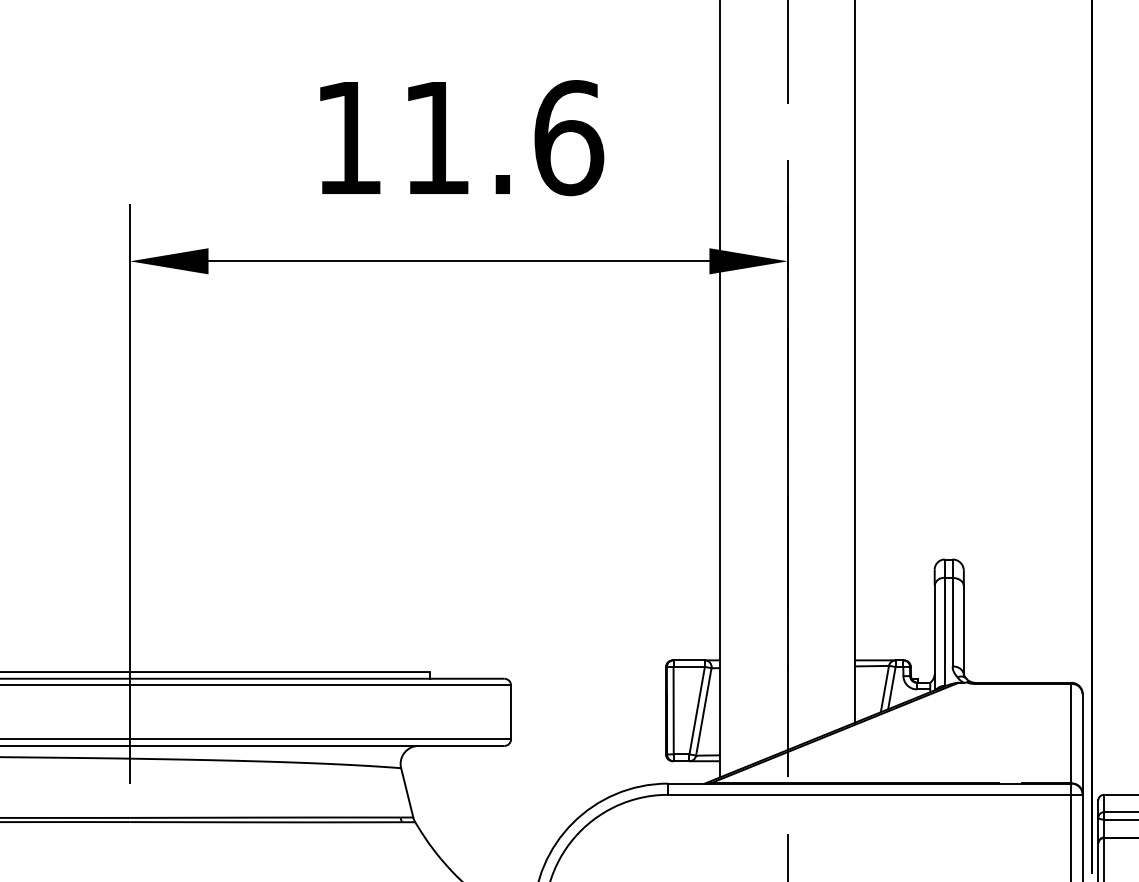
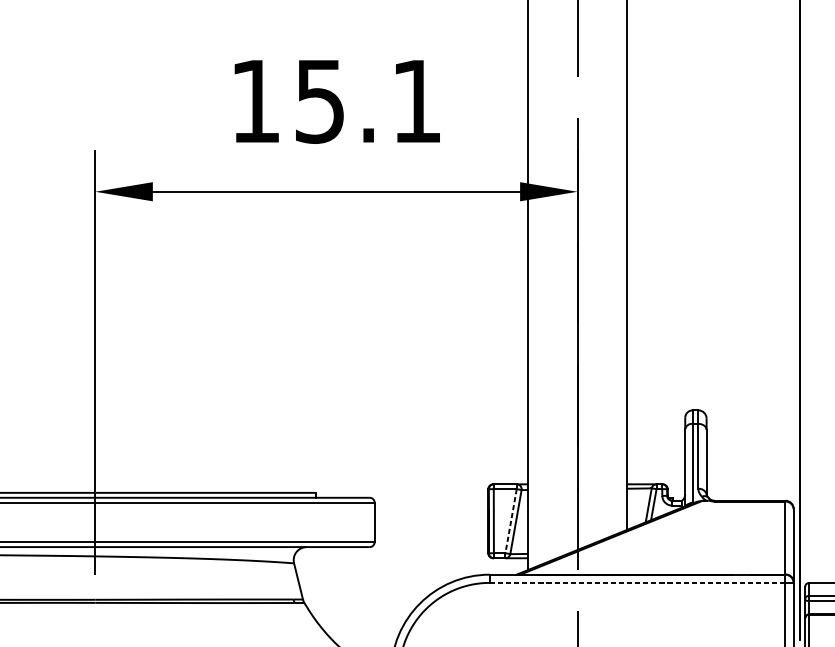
text: (503, 138) -> (369, 101), 11.6 -> 15.1
line: (697, 711) -> (511, 521), solid -> dashed
line: (869, 794) -> (637, 582), solid -> dashed

